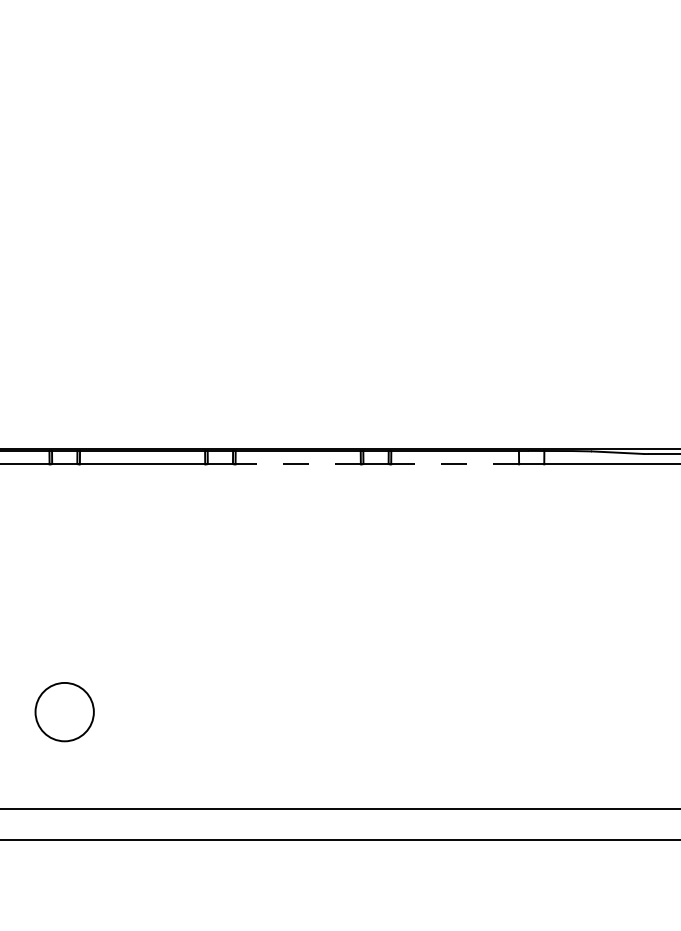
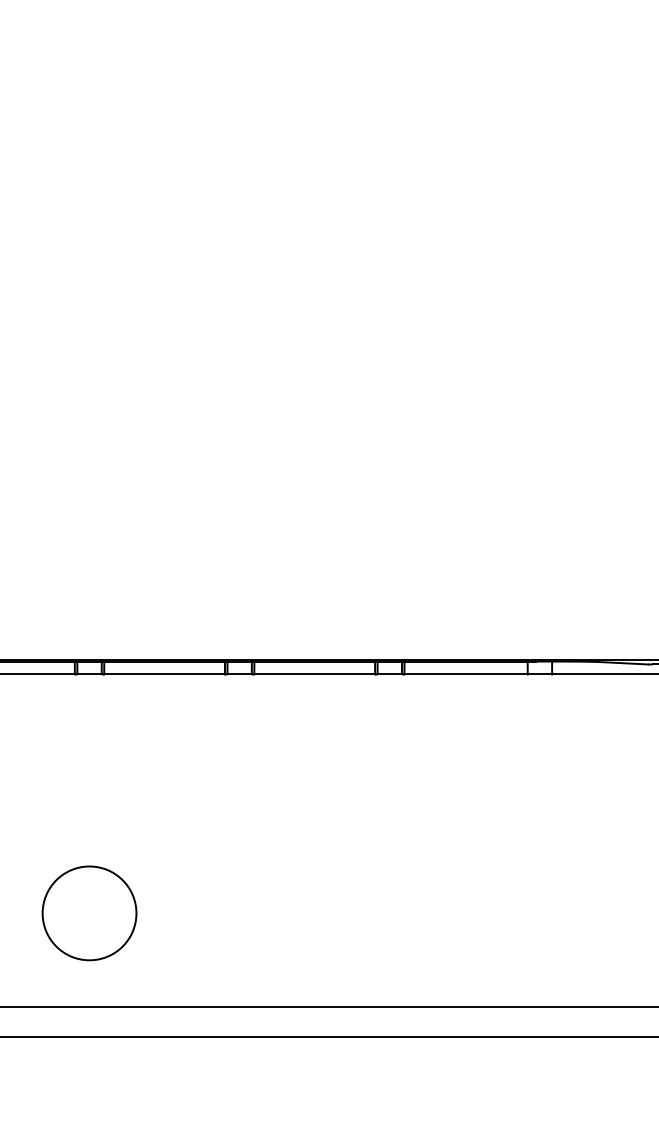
line: (297, 464) -> (314, 674), dashed -> solid
line: (455, 464) -> (466, 674), dashed -> solid
circle: (64, 712) -> (89, 913), size x1.67

